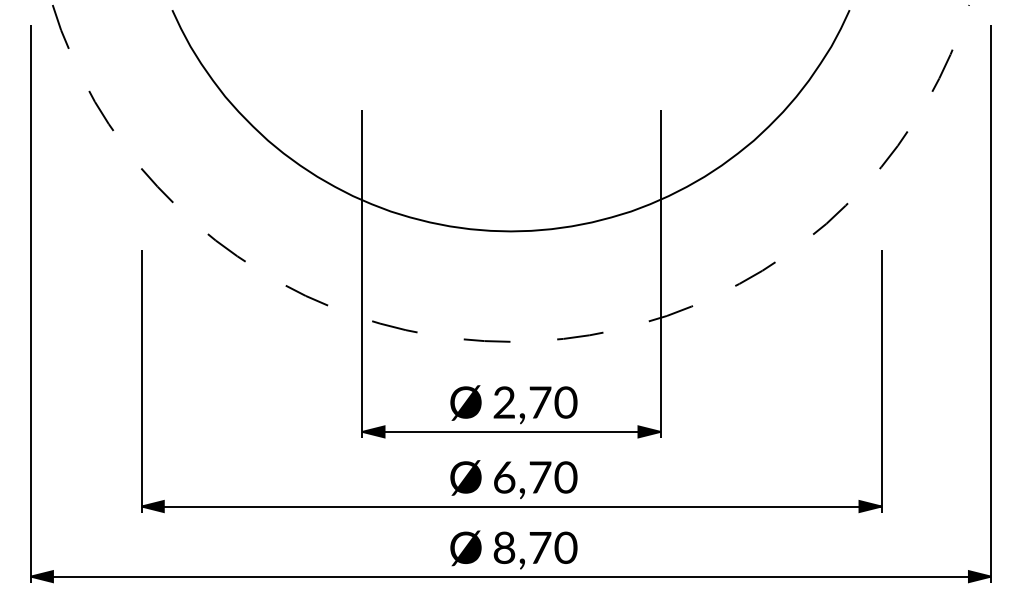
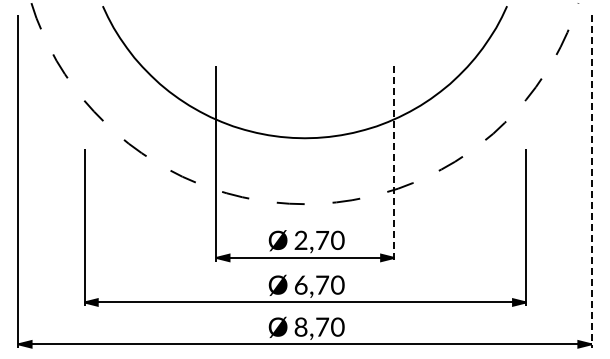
line: (660, 275) -> (394, 164), solid -> dashed
line: (990, 303) -> (591, 181), solid -> dashed

